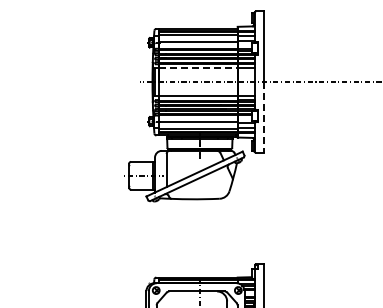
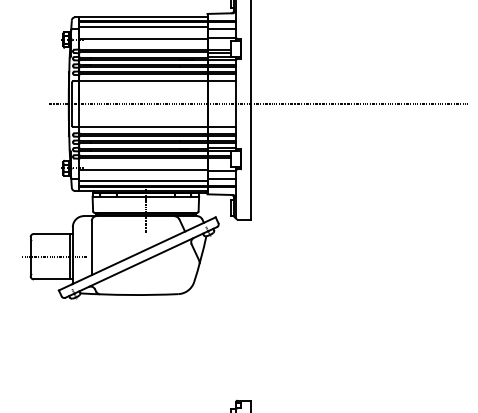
line: (198, 68) -> (143, 81), dashed -> solid
line: (264, 118) -> (251, 163), dashed -> solid

